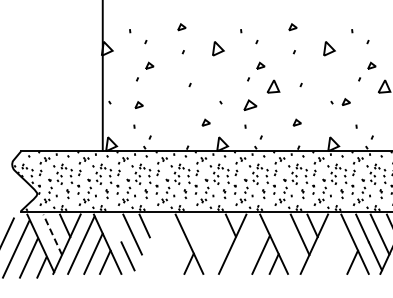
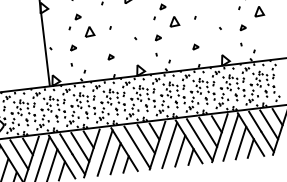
line: (161, 85) -> (88, 30), added
part: (345, 101) -> (242, 27), moved
part: (249, 104) -> (157, 37), size x0.62
part: (205, 122) -> (110, 56), moved
line: (114, 228) -> (65, 144), added
line: (219, 233) -> (146, 138), added
line: (52, 234) -> (19, 154), dashed -> solid
line: (146, 243) -> (91, 152), added
line: (205, 243) -> (136, 147), added
line: (287, 243) -> (199, 140), added
line: (328, 244) -> (230, 137), added
line: (163, 245) -> (104, 152), added
line: (248, 245) -> (169, 145), added
line: (340, 253) -> (240, 142), added
line: (176, 254) -> (115, 158), added

